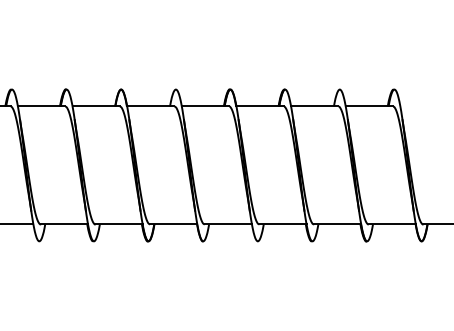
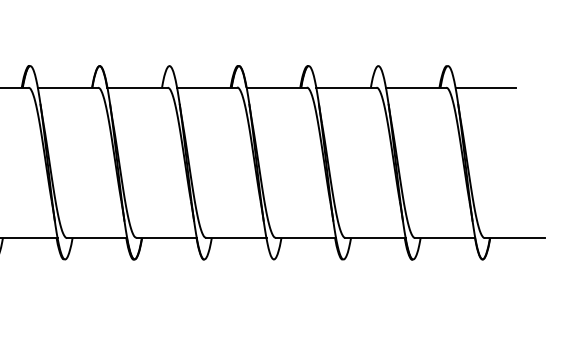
line: (423, 106) -> (485, 87), added

